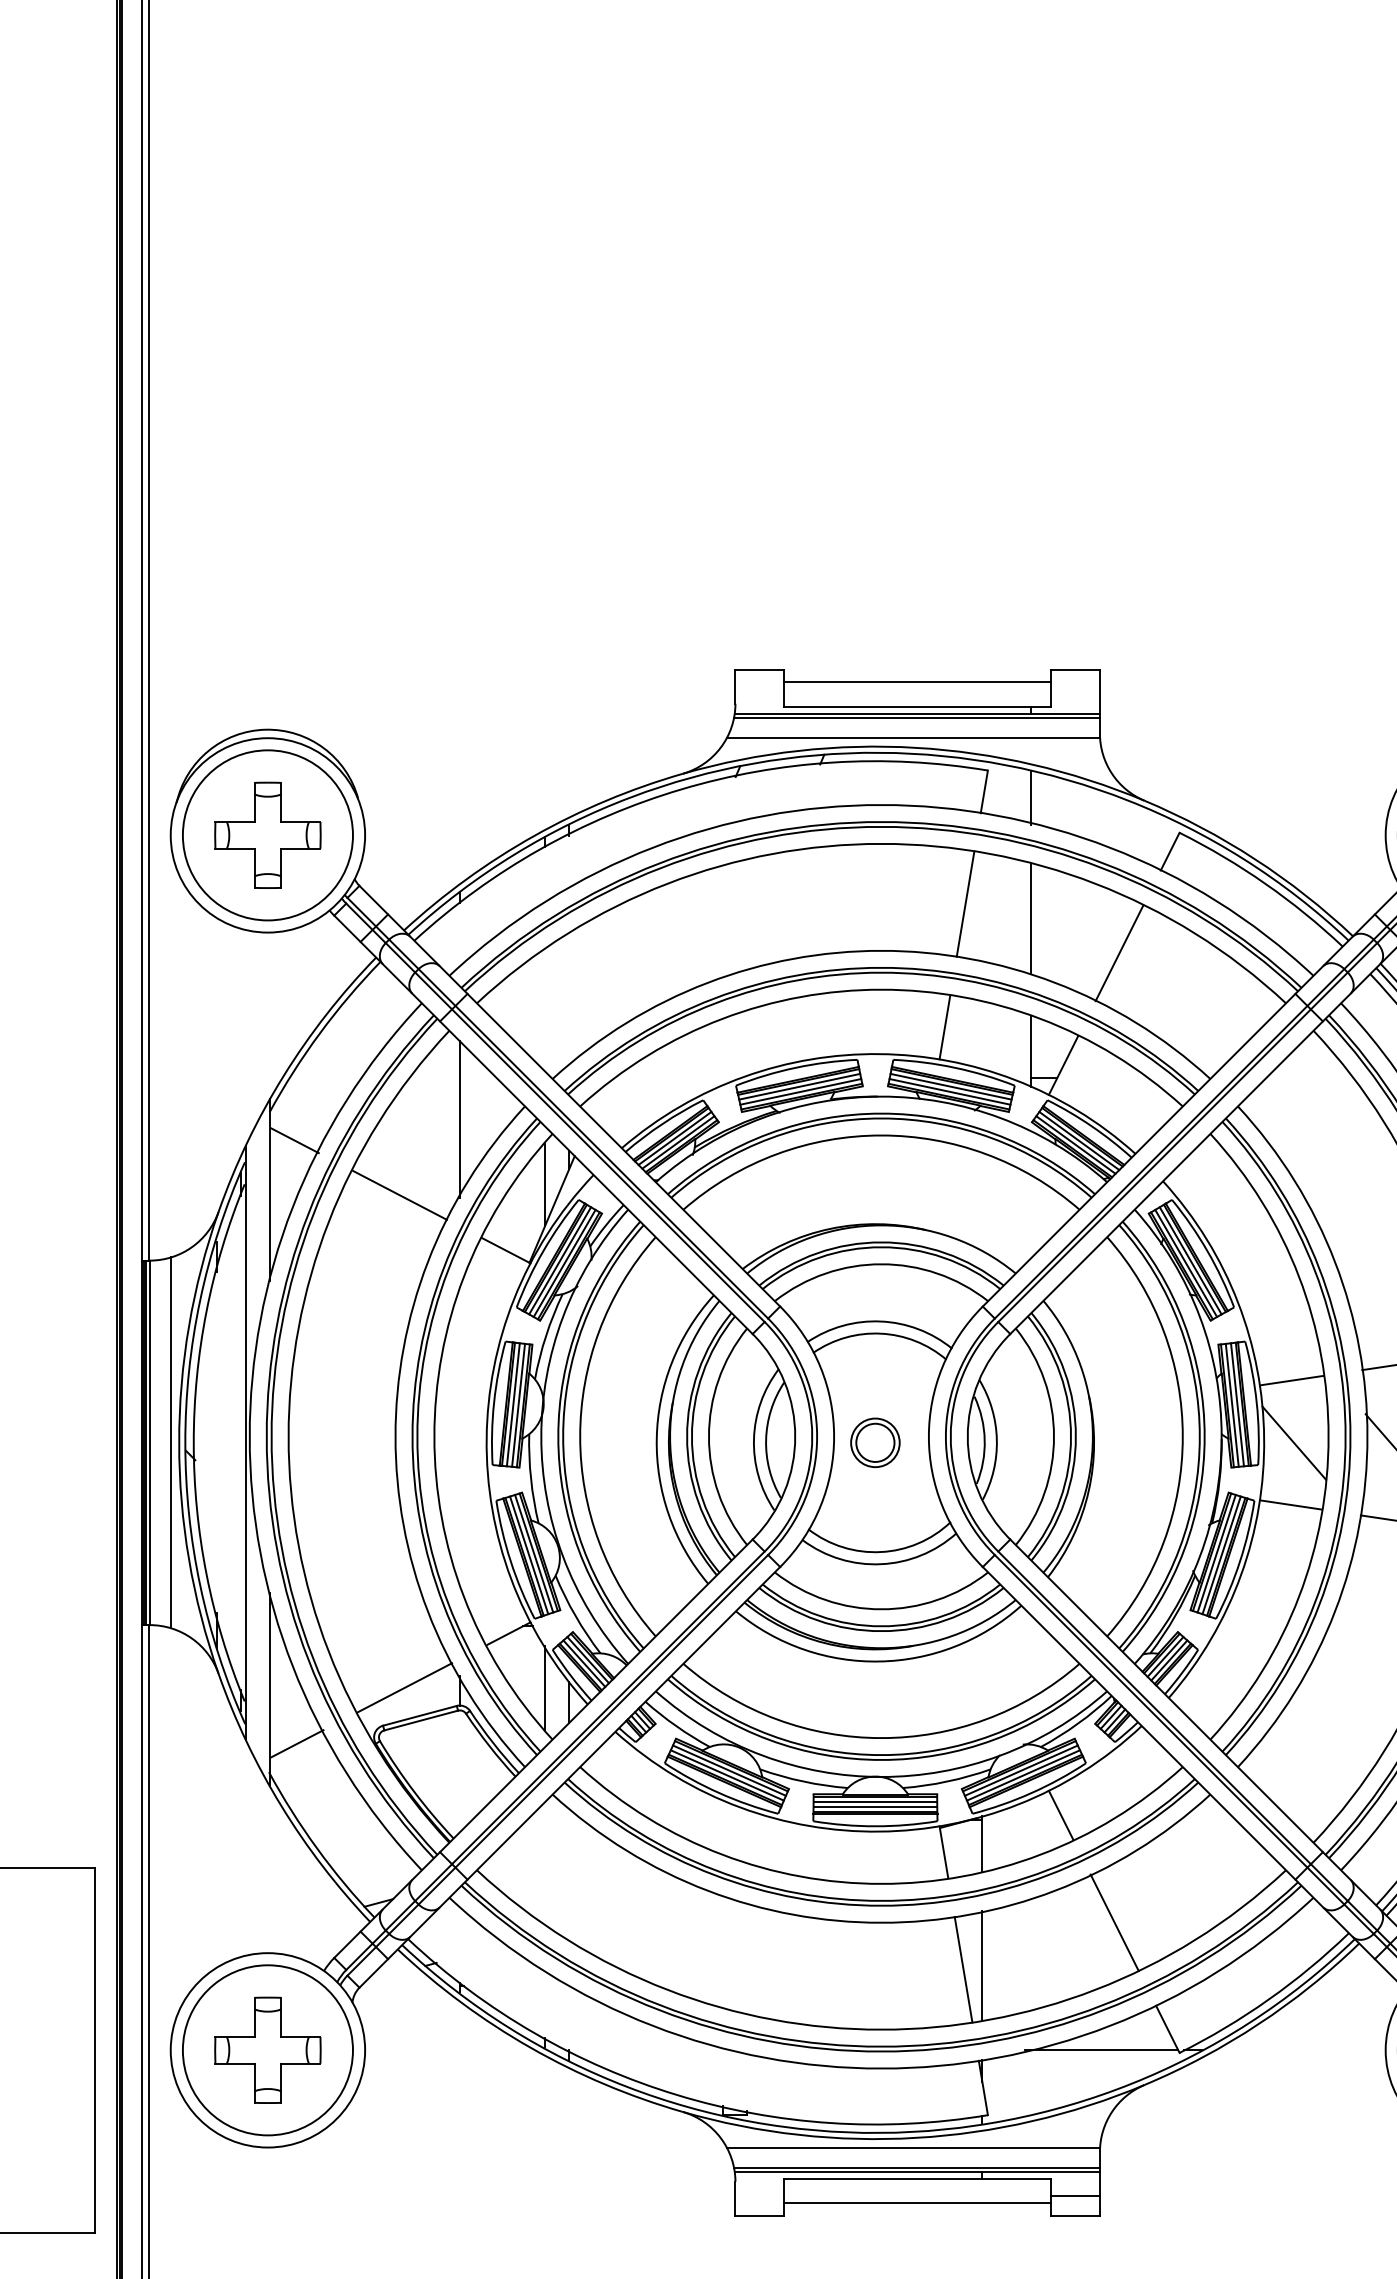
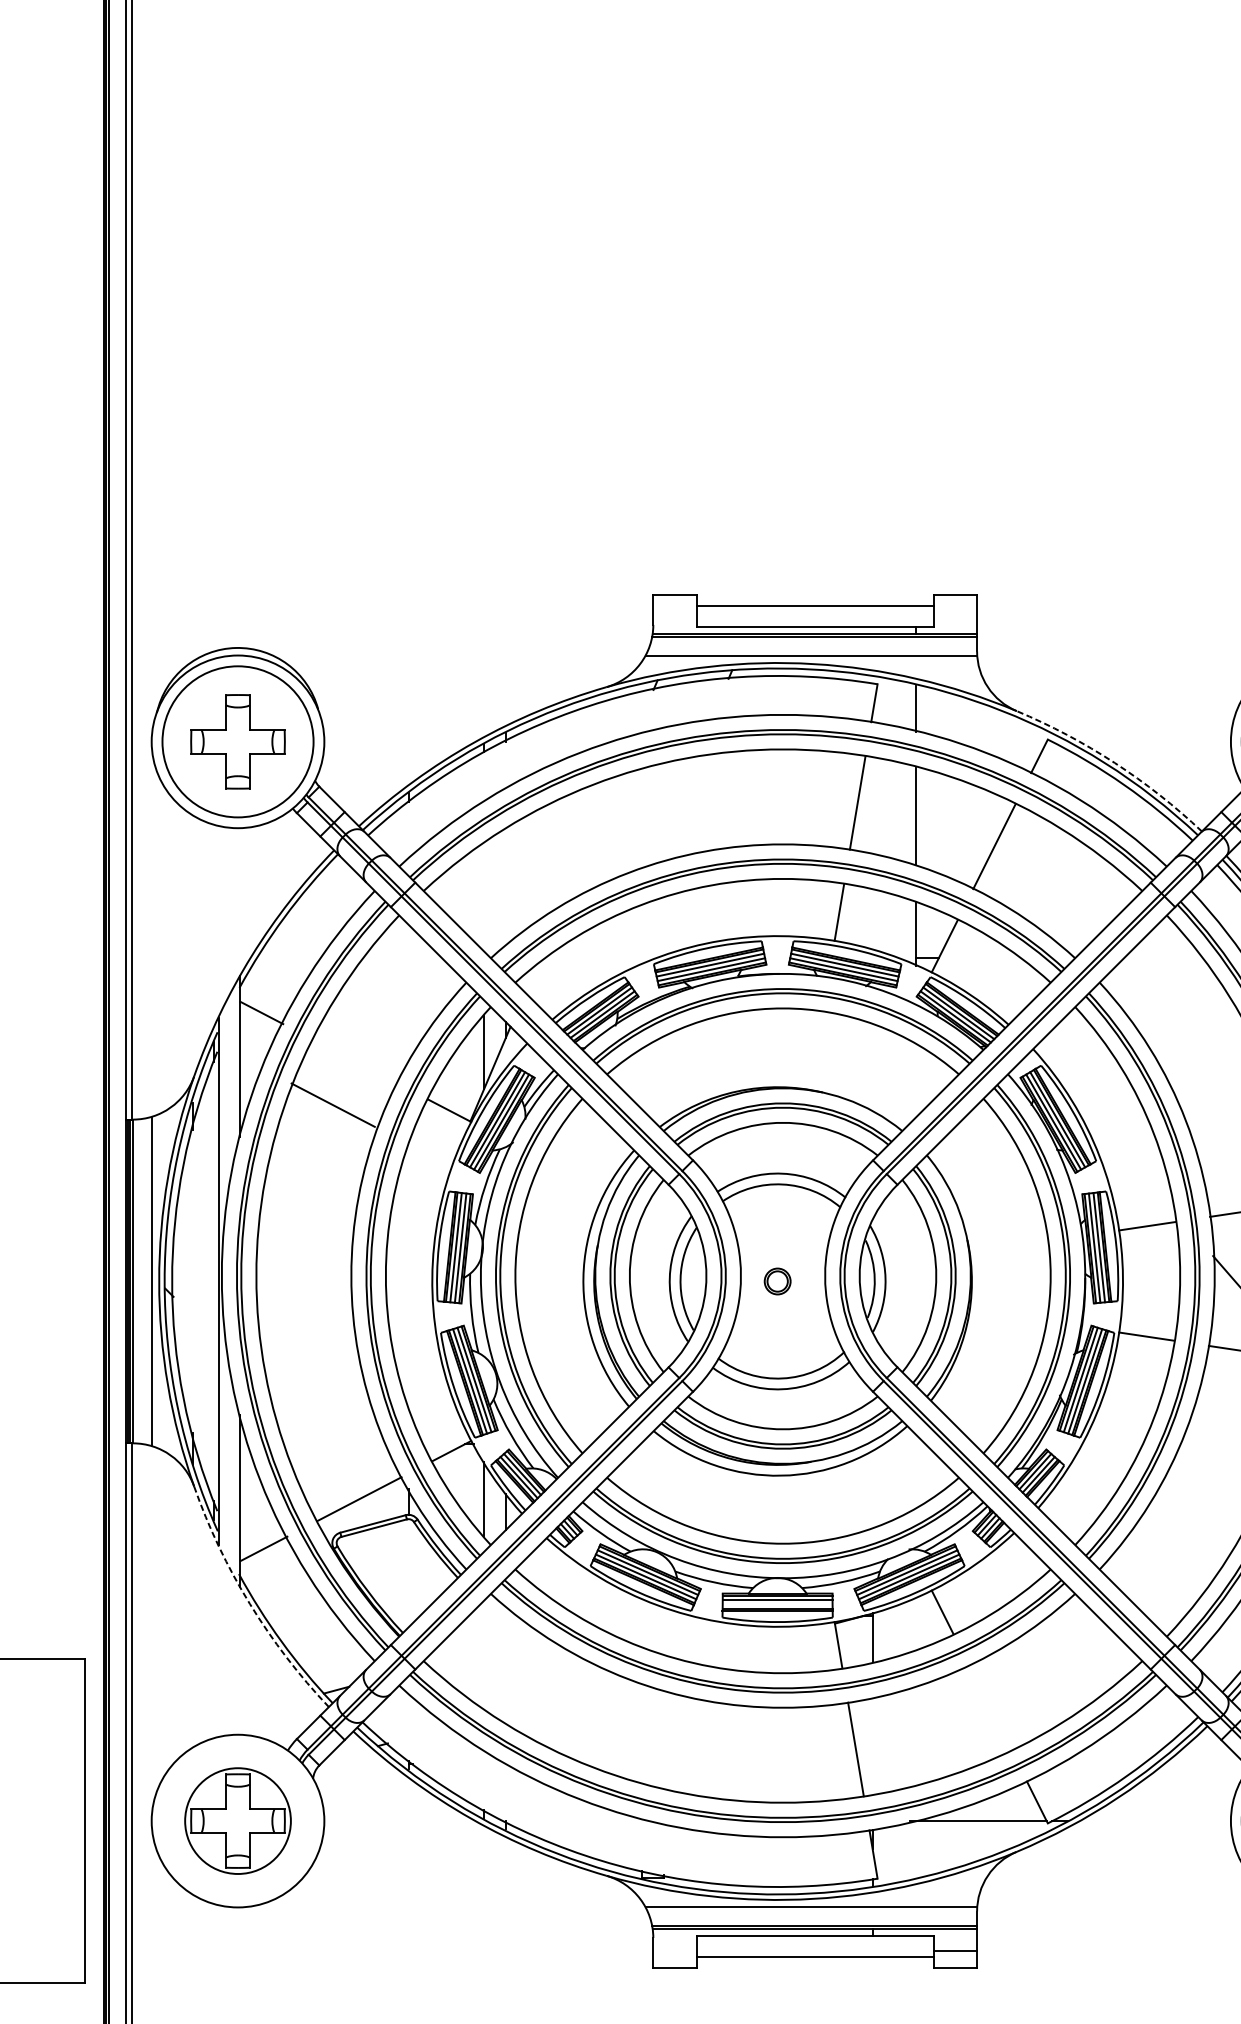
arc: (1254, 859) -> (1114, 763), solid -> dashed
line: (459, 1119) -> (408, 994), removed
line: (399, 1195) -> (332, 1105), moved
part: (875, 1442) -> (777, 1281), size x0.6
line: (1294, 1442) -> (1149, 1281), removed
arc: (281, 1805) -> (250, 1603), solid -> dashed
line: (875, 1806) -> (777, 1604), removed
line: (1114, 1922) -> (990, 1707), removed
line: (982, 1965) -> (872, 1745), removed
circle: (267, 2050) -> (237, 1821), size x0.7

